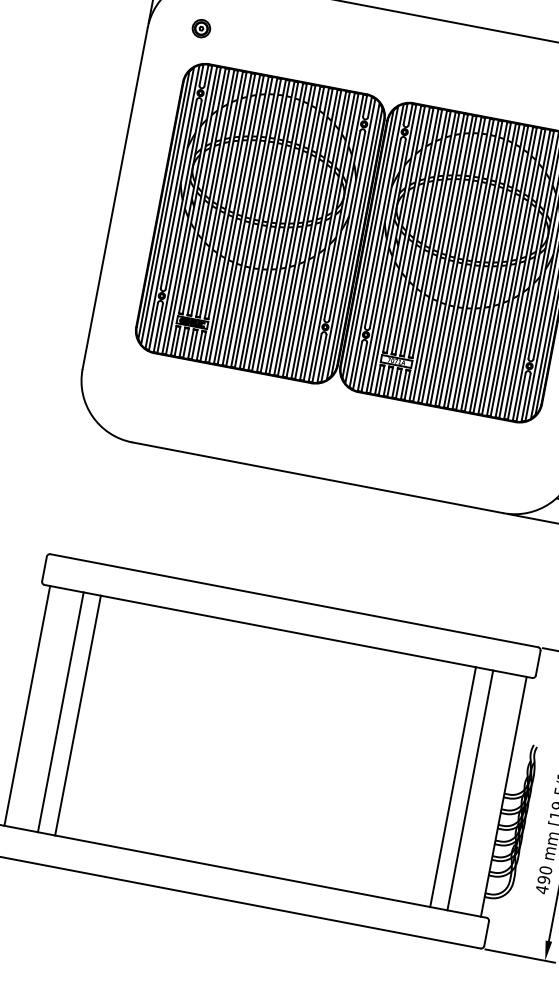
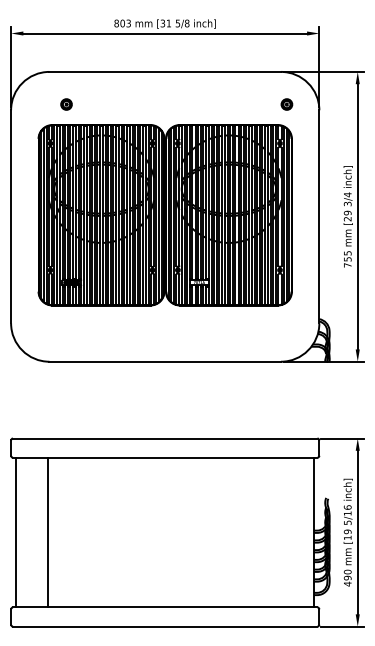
part: (201, 28) -> (66, 104), moved
line: (61, 712) -> (37, 532), removed
line: (453, 787) -> (282, 532), removed
line: (471, 790) -> (293, 532), removed

